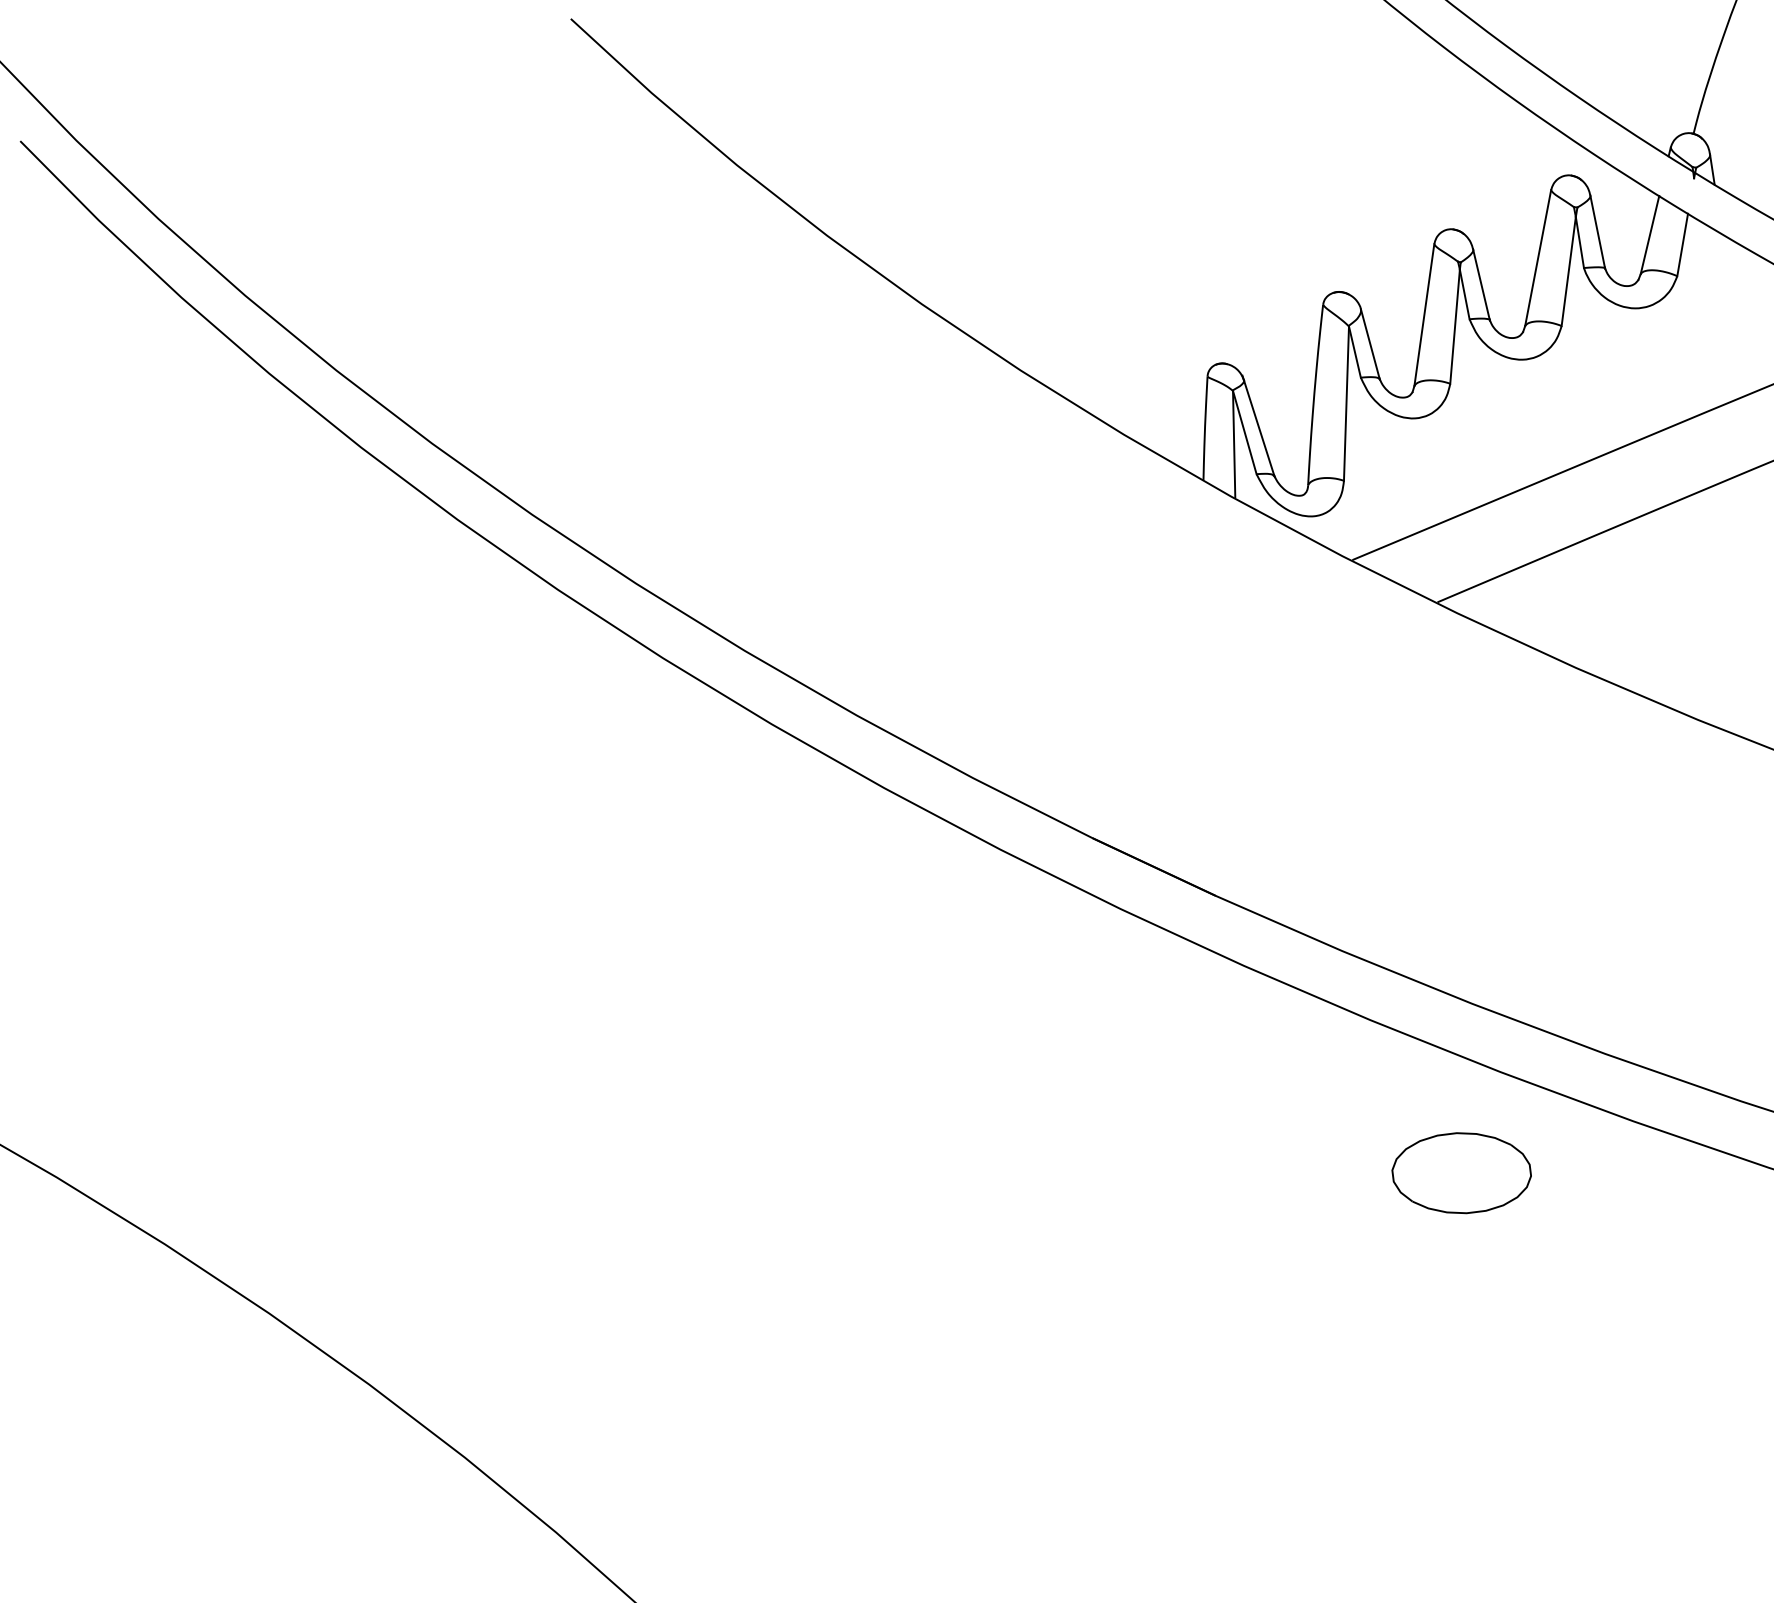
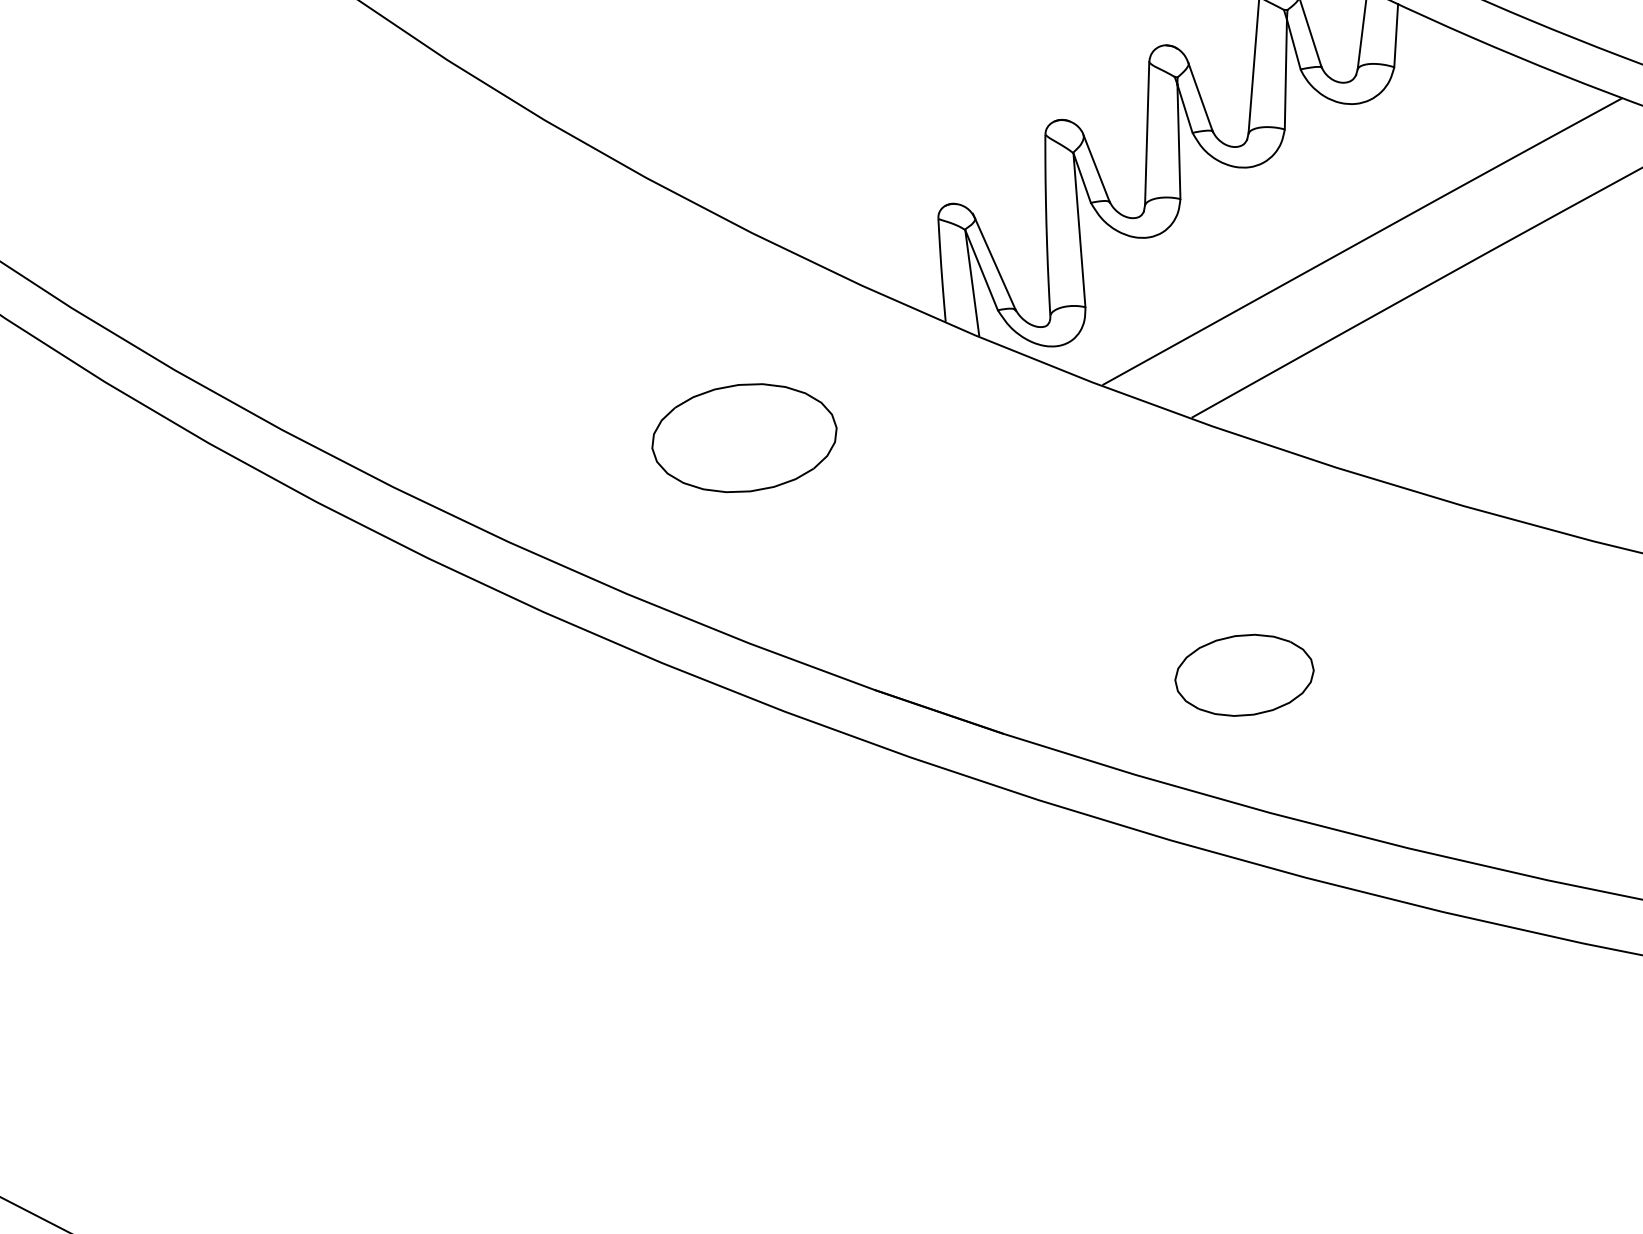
part: (990, 573) -> (744, 438), added
part: (1461, 1173) -> (1244, 675), moved

